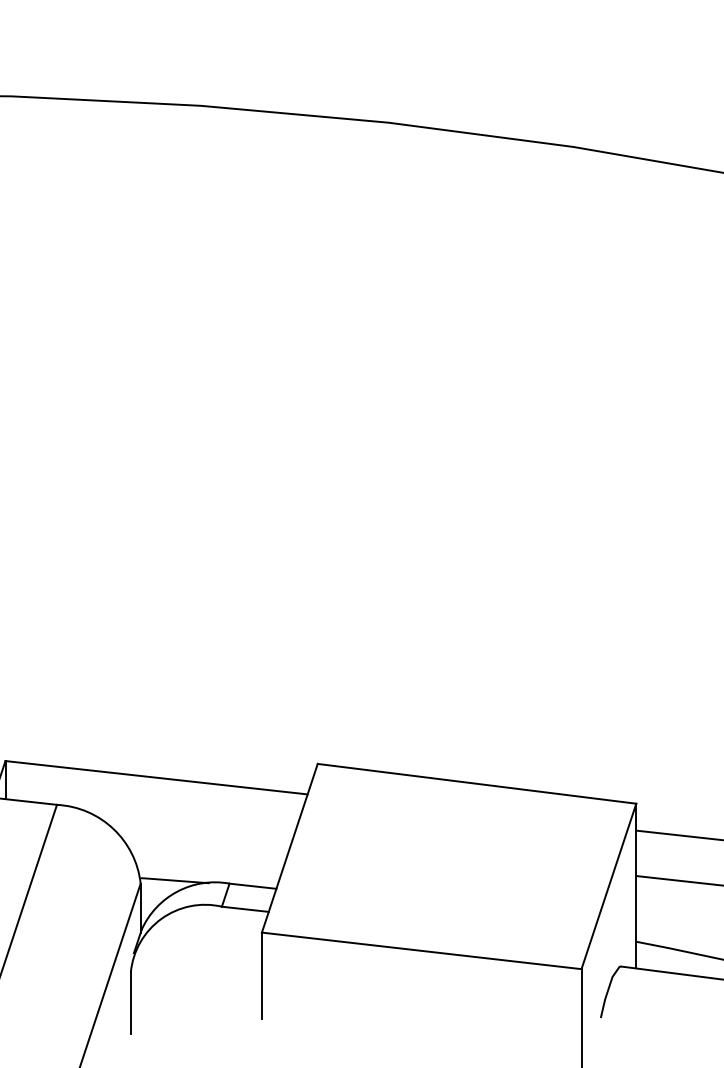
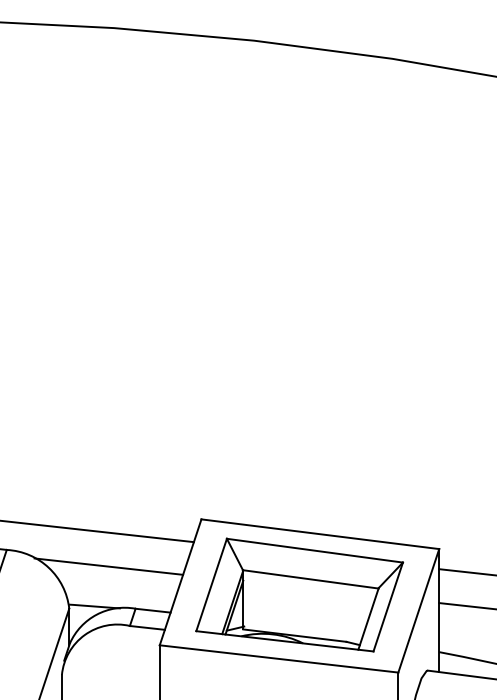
line: (193, 827) -> (108, 566), added
part: (448, 864) -> (299, 594), added

